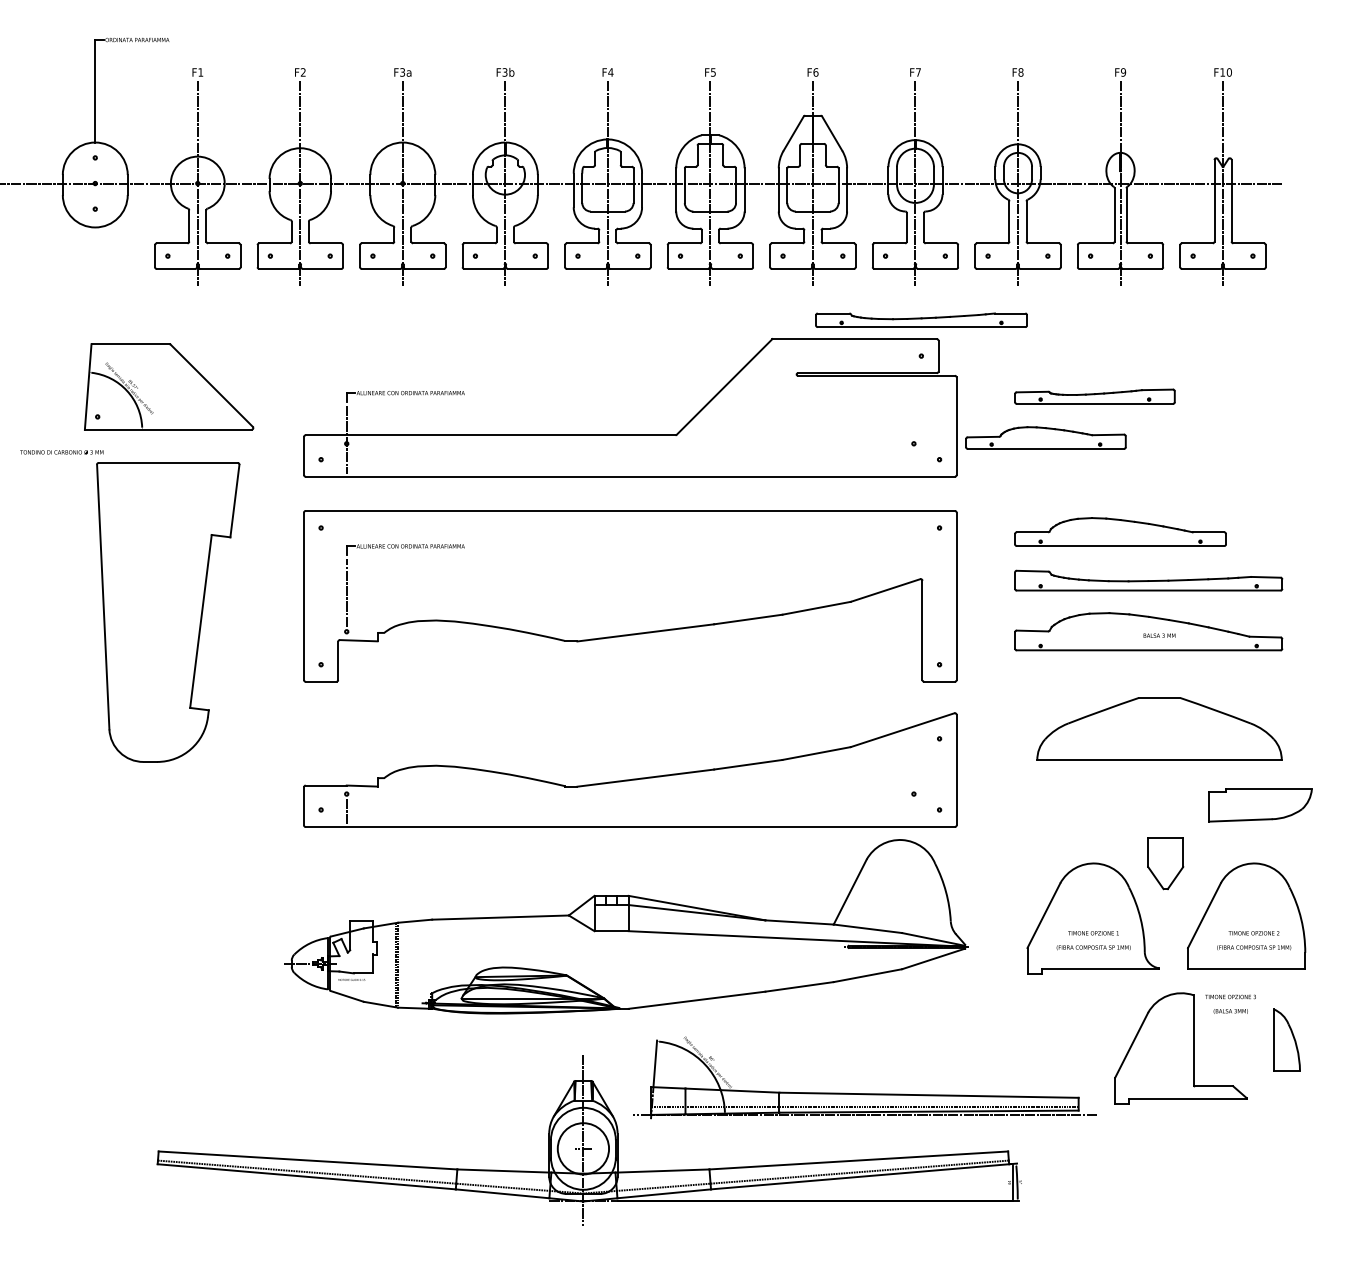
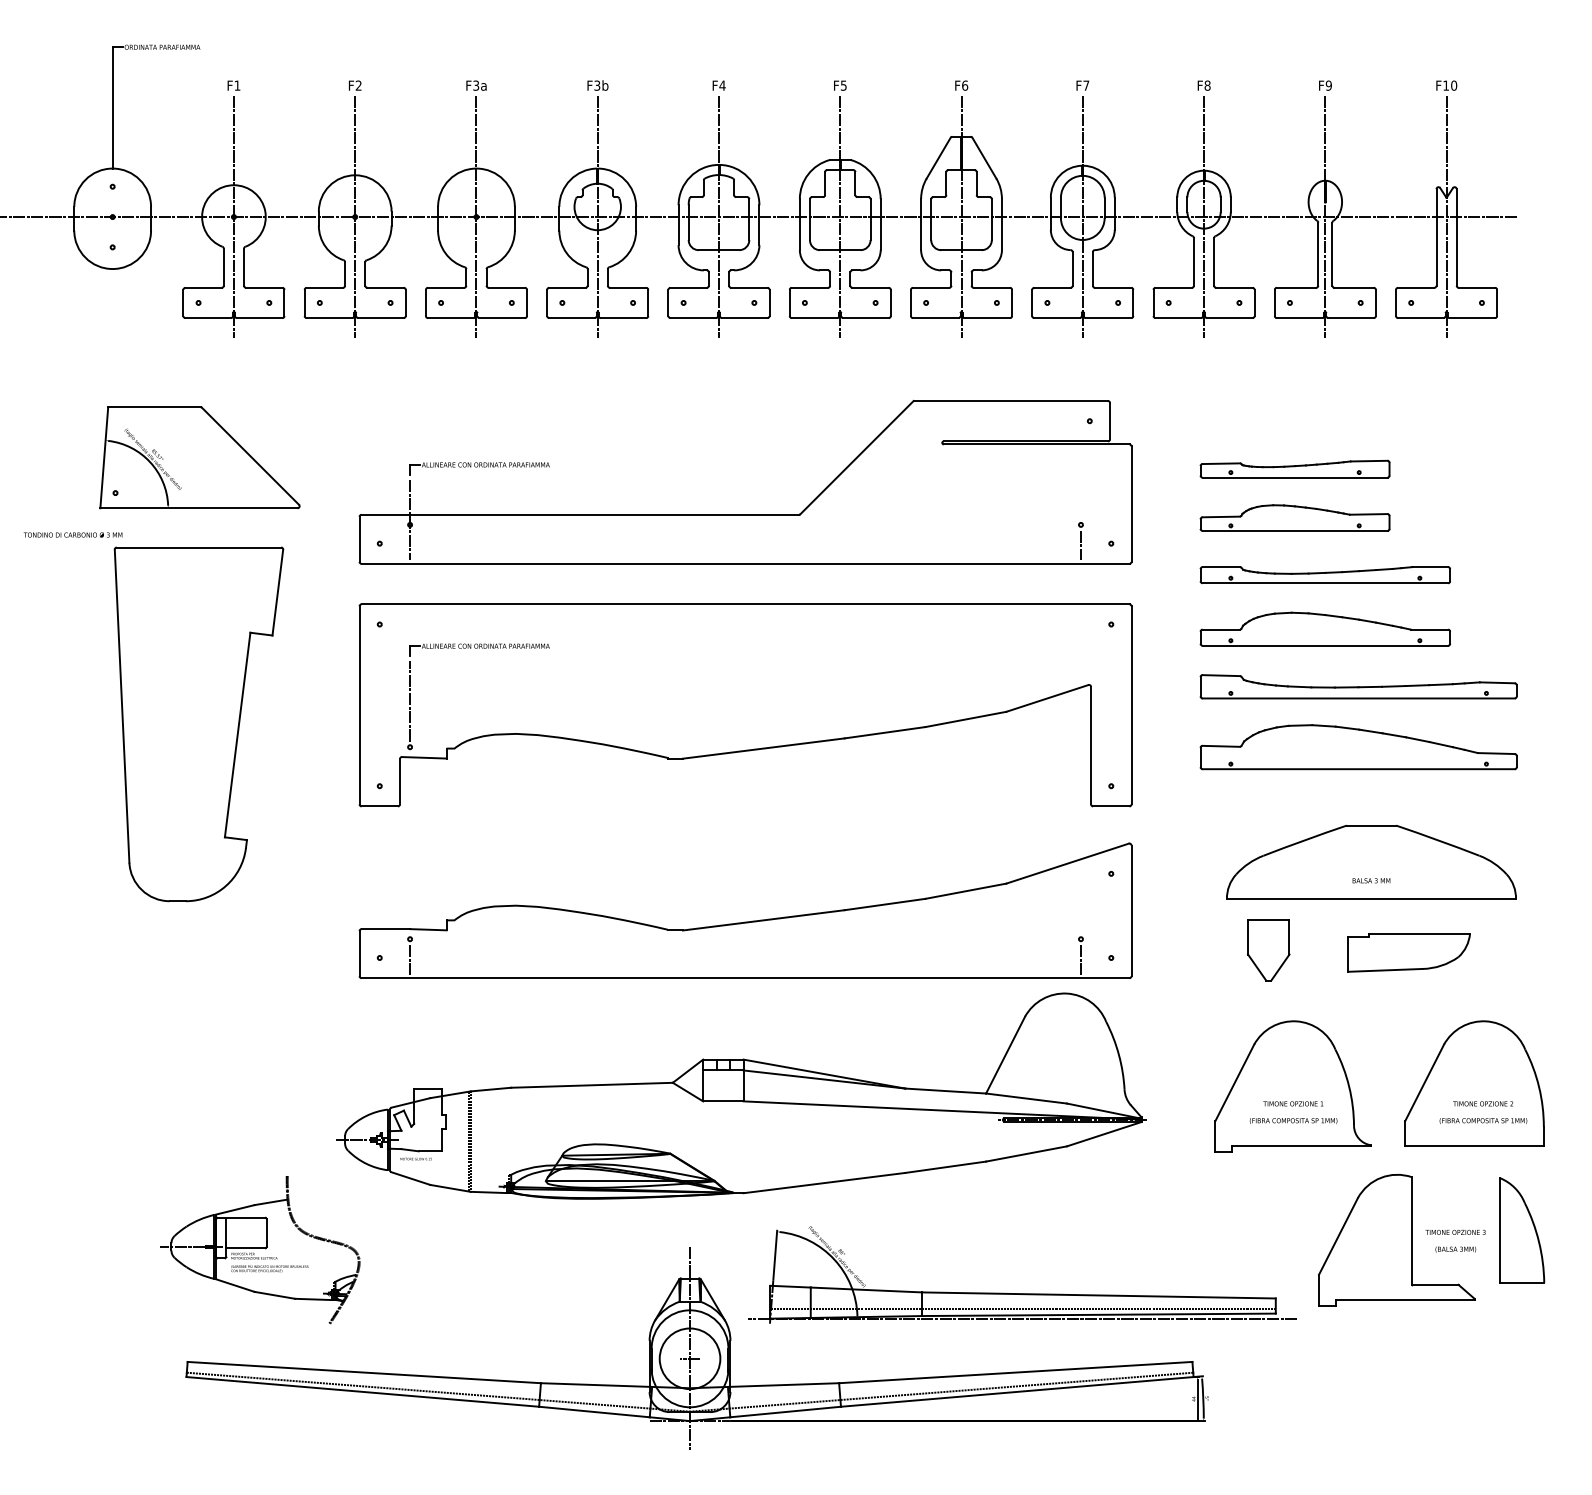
part: (921, 319) -> (1325, 574), moved
part: (1045, 437) -> (1294, 517), moved
line: (913, 460) -> (1080, 544), added
text: (1159, 635) -> (1371, 880), moved
part: (1260, 805) -> (1409, 952), moved
line: (913, 810) -> (1080, 958), added
part: (1165, 863) -> (1268, 950), moved
text: (1230, 1003) -> (1455, 1240), moved
part: (1286, 1040) -> (1521, 1230), size x1.43
part: (220, 1056) -> (260, 1249), added

